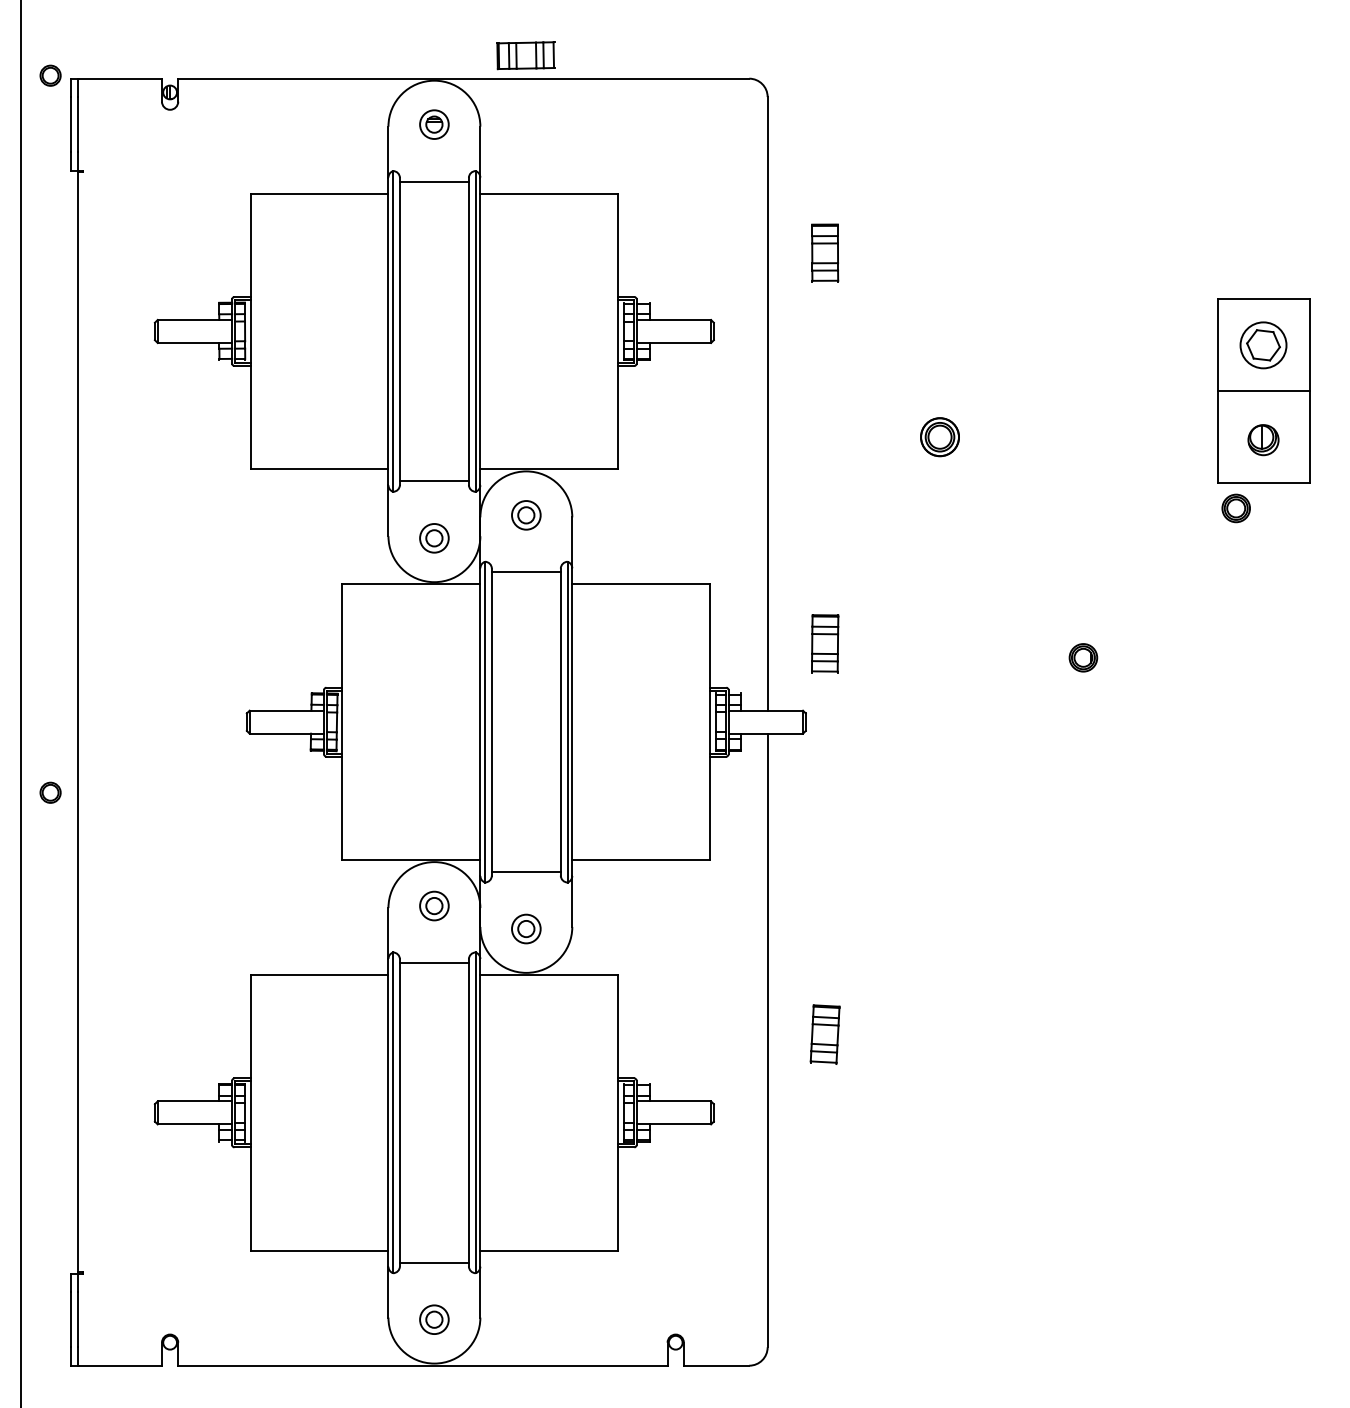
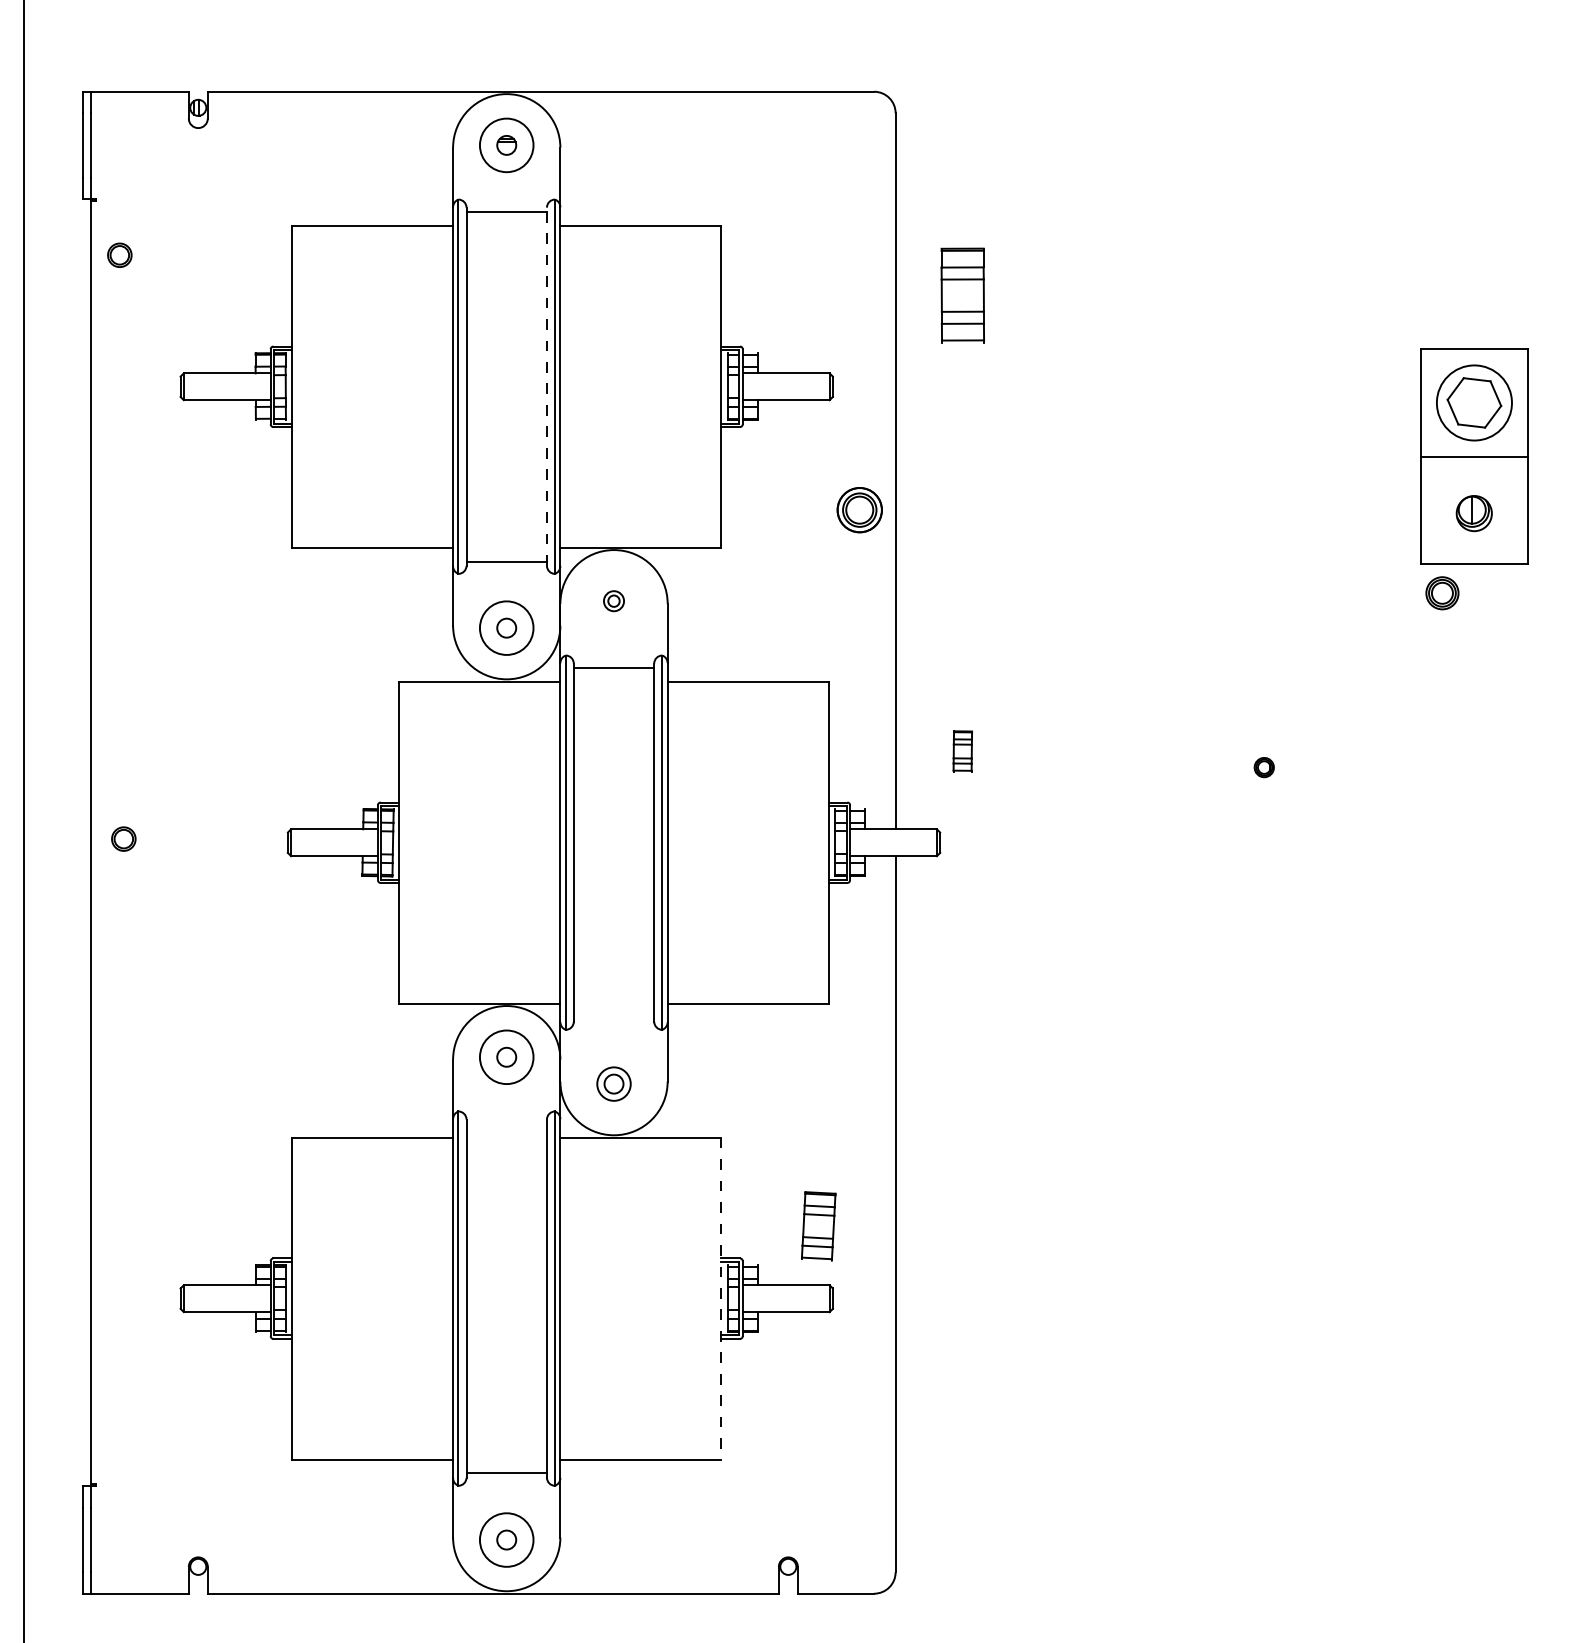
part: (525, 55) -> (613, 64), removed
part: (50, 75) -> (119, 254), moved
circle: (434, 124) -> (506, 145), size x1.6
part: (824, 253) -> (962, 295), size x1.4
line: (468, 331) -> (546, 386), solid -> dashed
part: (1262, 344) -> (1473, 402), size x1.4
part: (939, 437) -> (859, 510), moved
part: (525, 514) -> (613, 600), size x0.6
circle: (434, 537) -> (506, 627), size x1.6
part: (824, 644) -> (962, 751), size x0.6
part: (1083, 657) -> (1264, 767), size x0.6
part: (50, 792) -> (123, 838), moved
line: (525, 871) -> (613, 1017), removed
circle: (434, 906) -> (506, 1057), size x1.6
line: (434, 962) -> (506, 1123), removed
part: (824, 1034) -> (818, 1226), moved
line: (618, 1112) -> (721, 1298), solid -> dashed
circle: (434, 1319) -> (506, 1539), size x1.6

